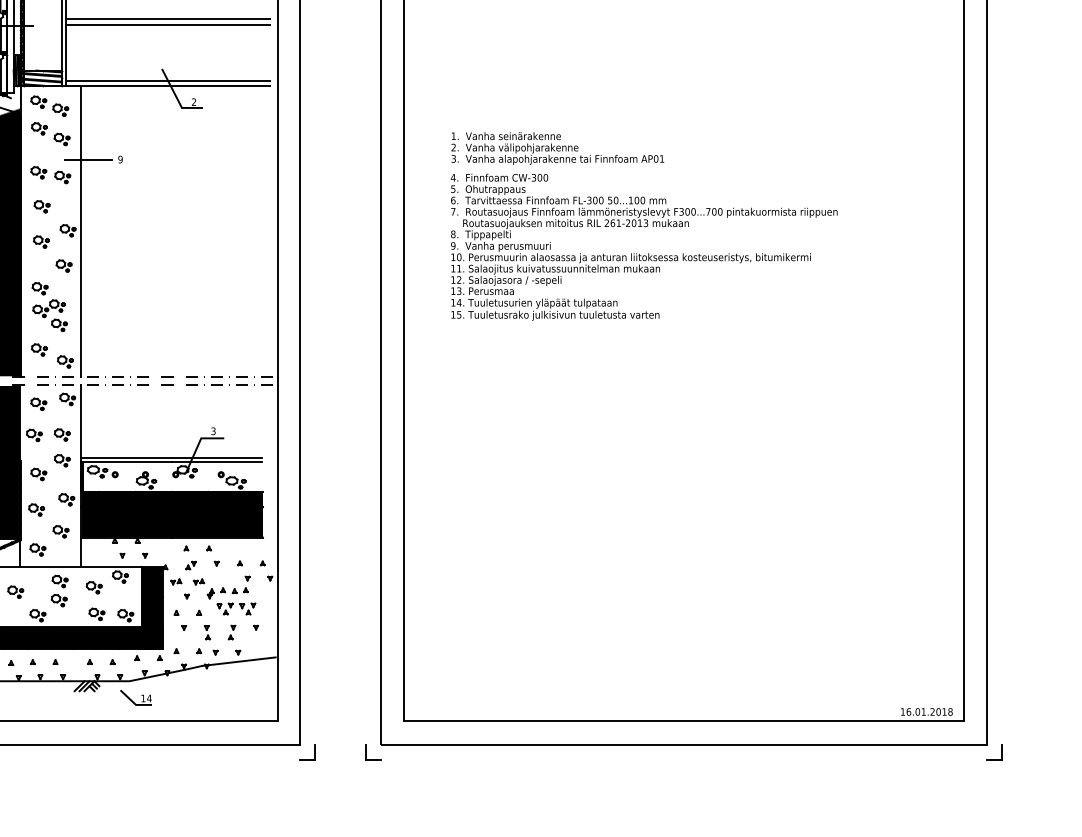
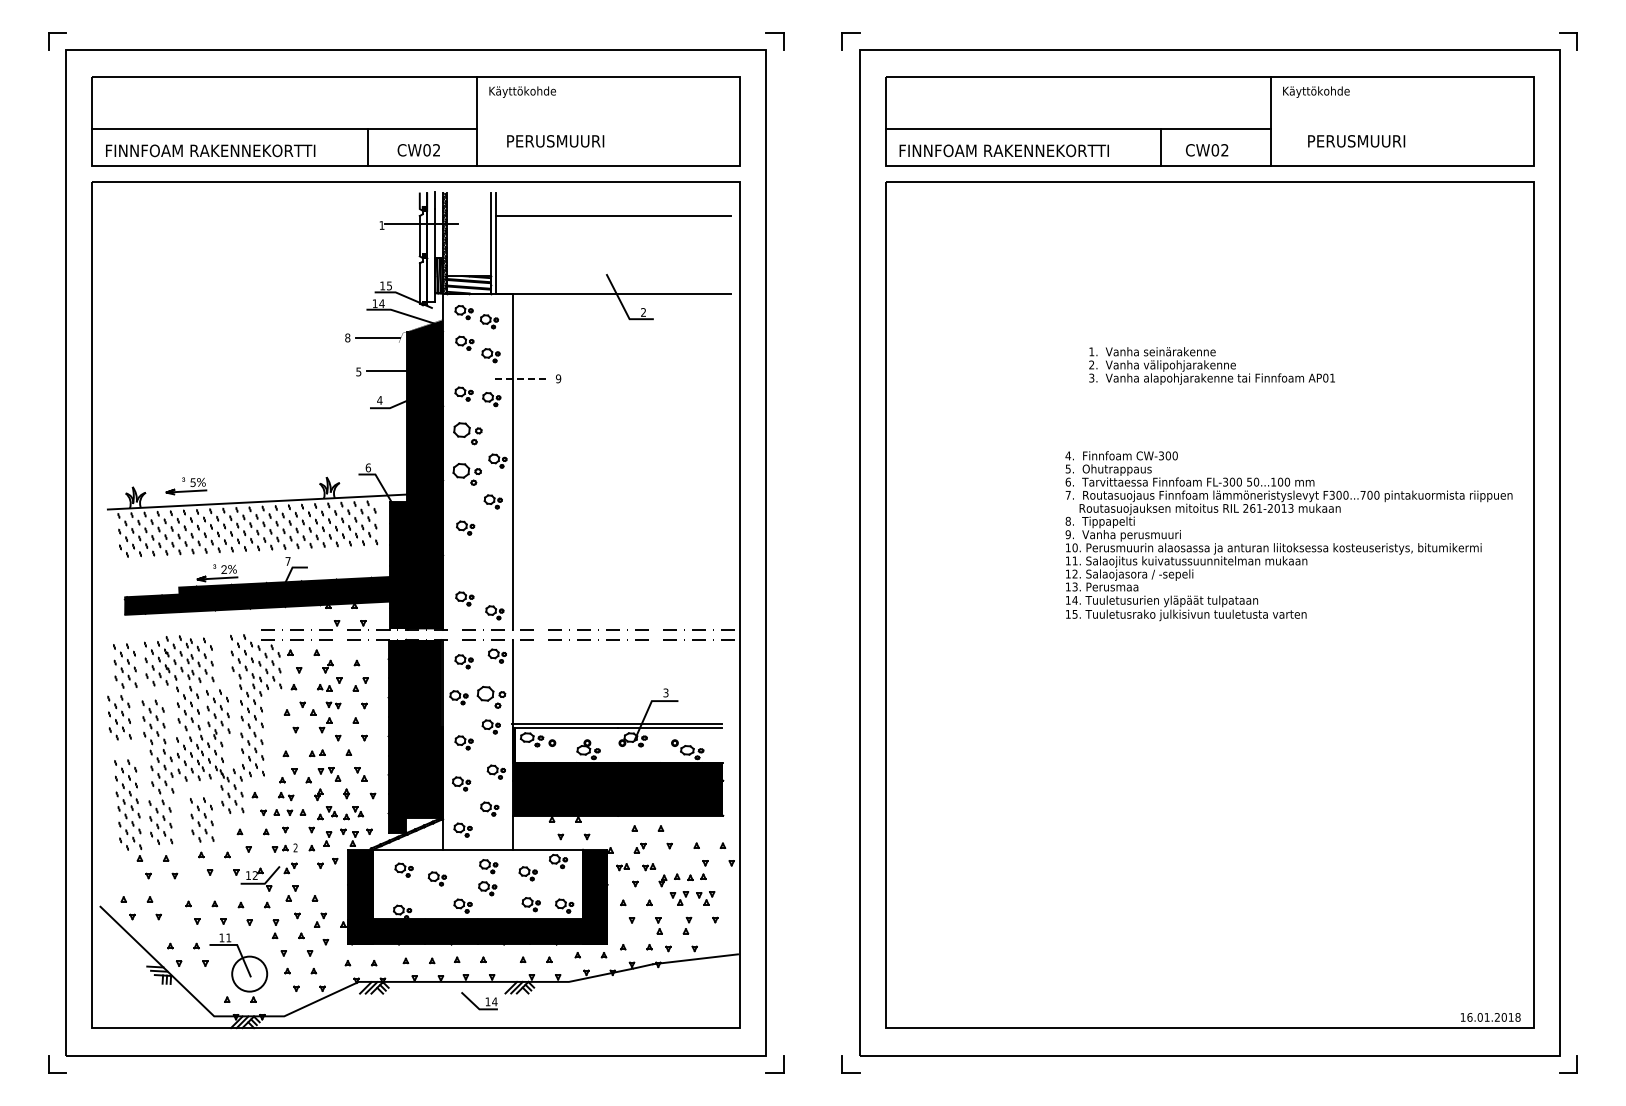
line: (168, 25) -> (613, 223), removed
line: (168, 81) -> (613, 288), removed
text: (557, 148) -> (1211, 365), moved
line: (89, 160) -> (522, 379), solid -> dashed
part: (41, 205) -> (467, 432), size x1.6
part: (40, 241) -> (466, 473), size x1.6
text: (643, 247) -> (1288, 536), moved
part: (49, 314) -> (476, 558), removed
part: (61, 434) -> (490, 696), size x1.6
part: (136, 698) -> (479, 1001), moved

